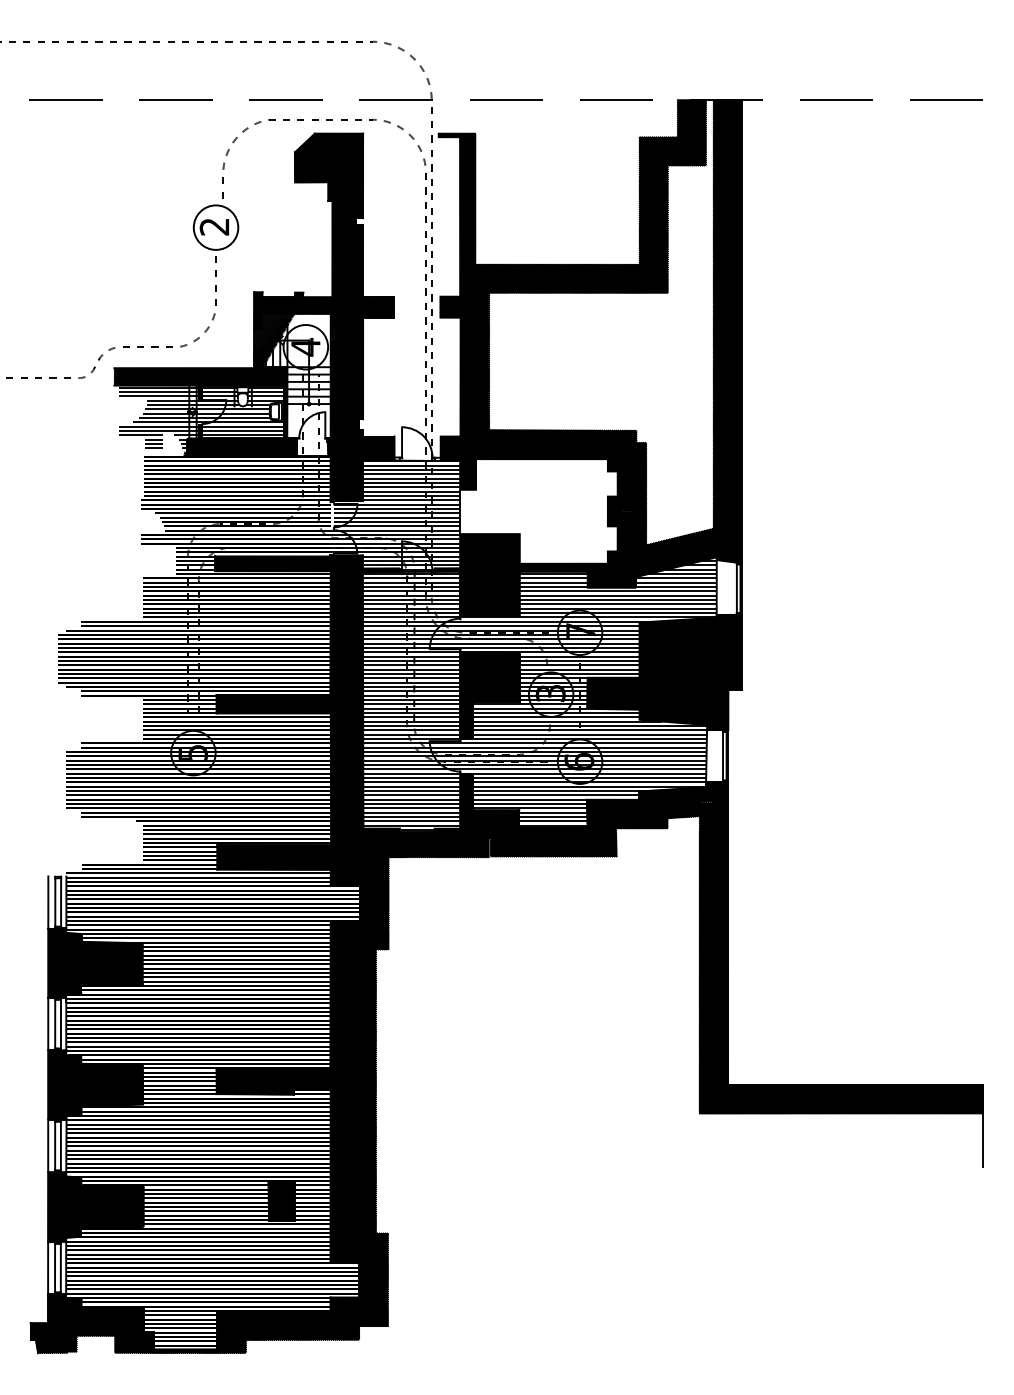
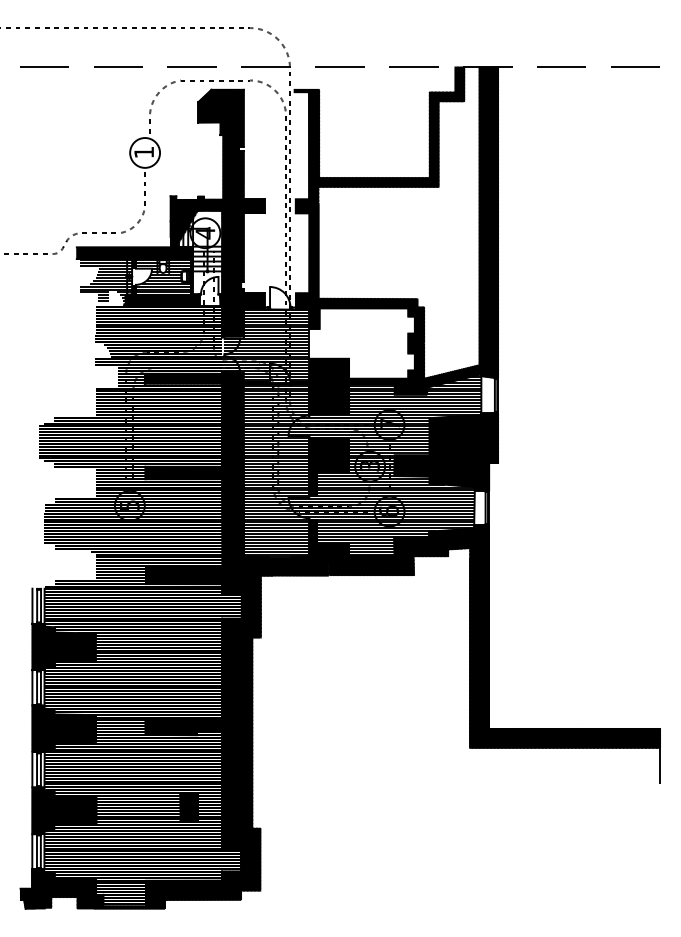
text: (213, 226) -> (143, 152), 2 -> 1
hatch: (593, 331) -> (398, 222), removed
hatch: (212, 411) -> (142, 276), removed

